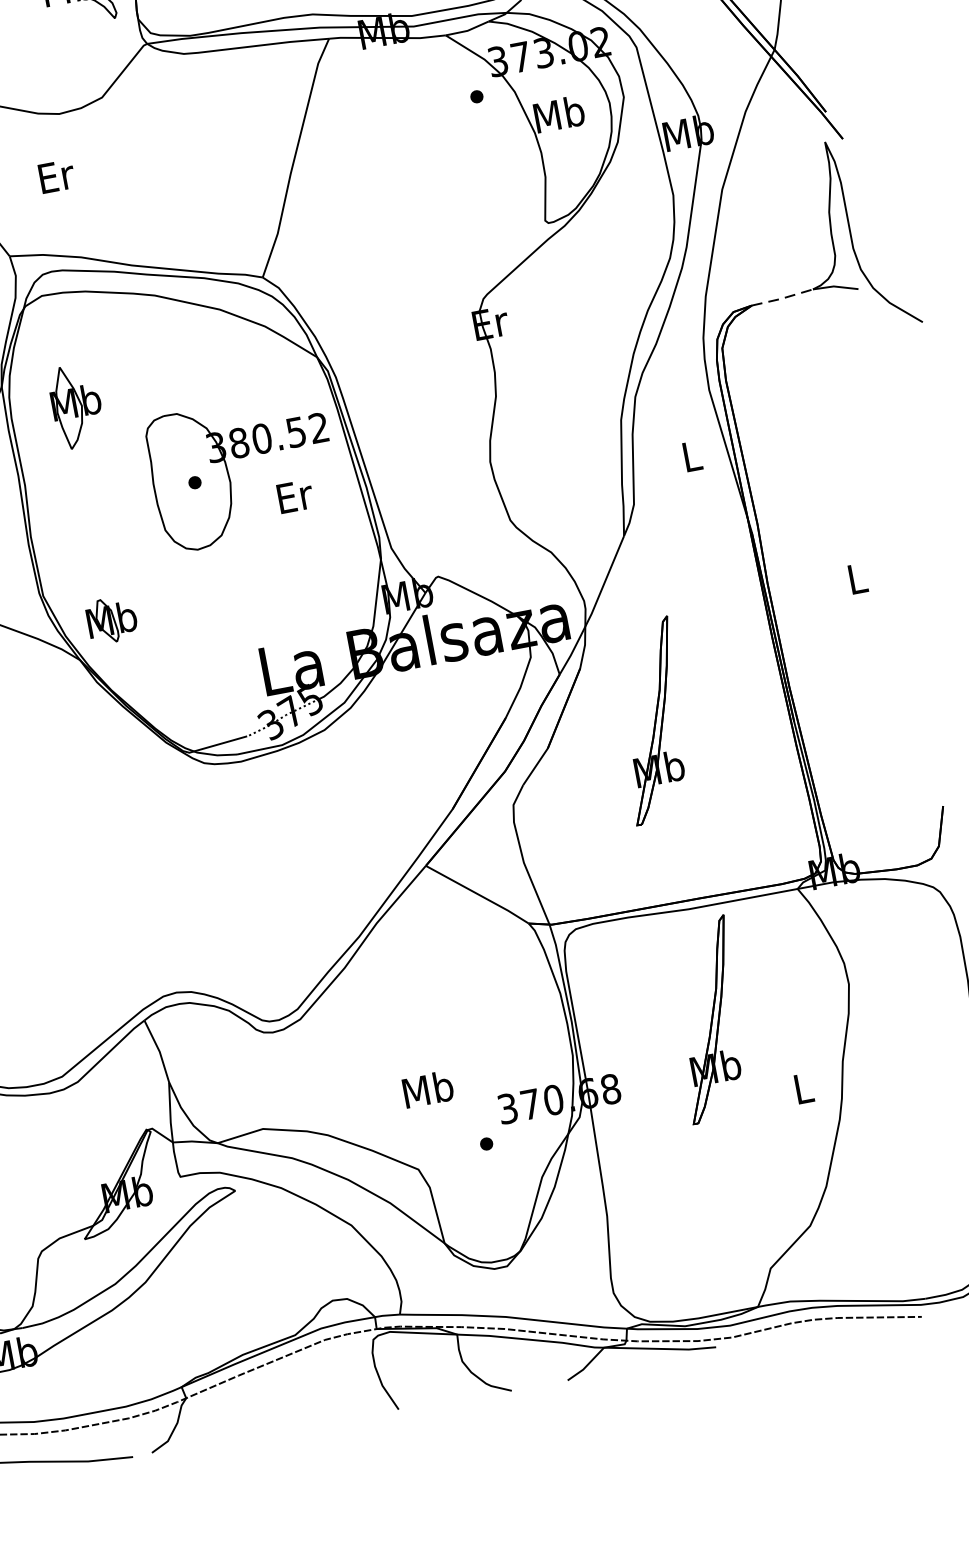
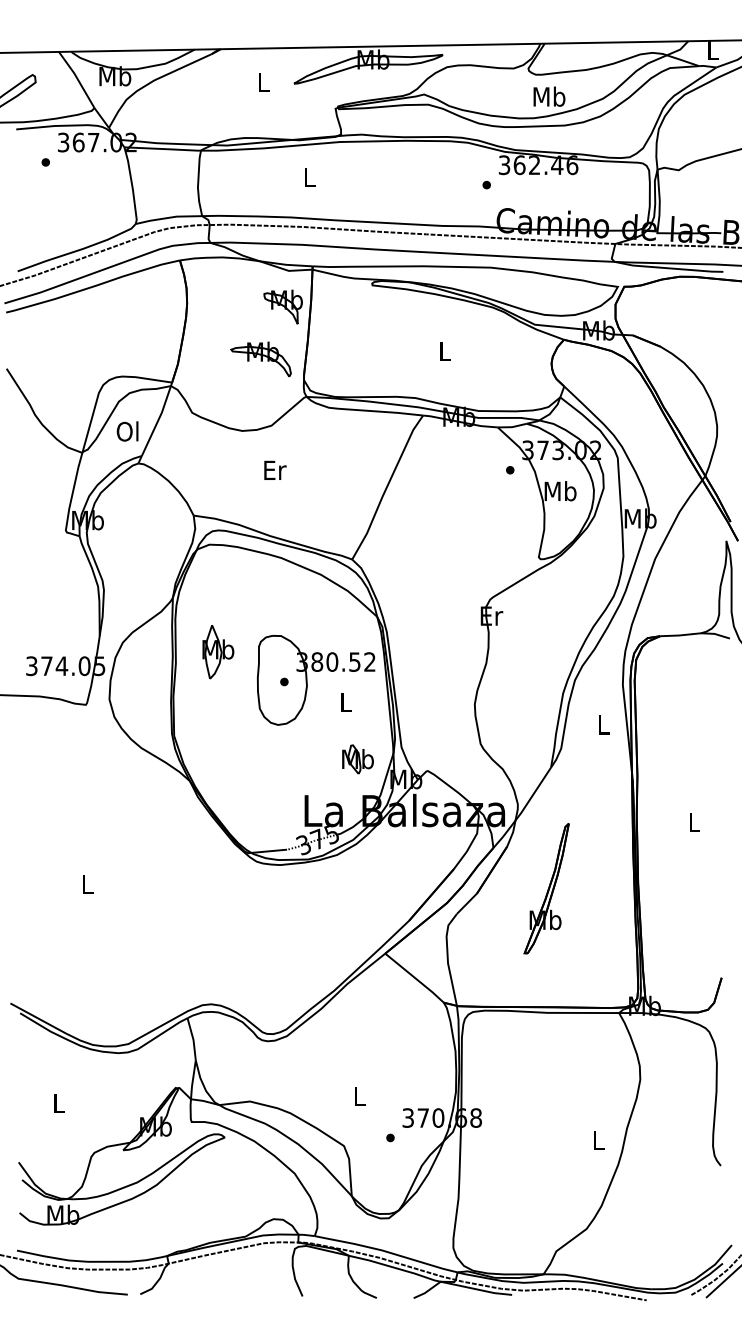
text: (56, 174) -> (275, 469), moved
line: (782, 298) -> (680, 635), dashed -> solid
part: (77, 406) -> (218, 652), moved
text: (295, 496) -> (346, 702), Er -> L
part: (111, 620) -> (357, 759), moved
part: (708, 1019) -> (546, 1085), removed
text: (427, 1089) -> (359, 1096), Mb -> L

